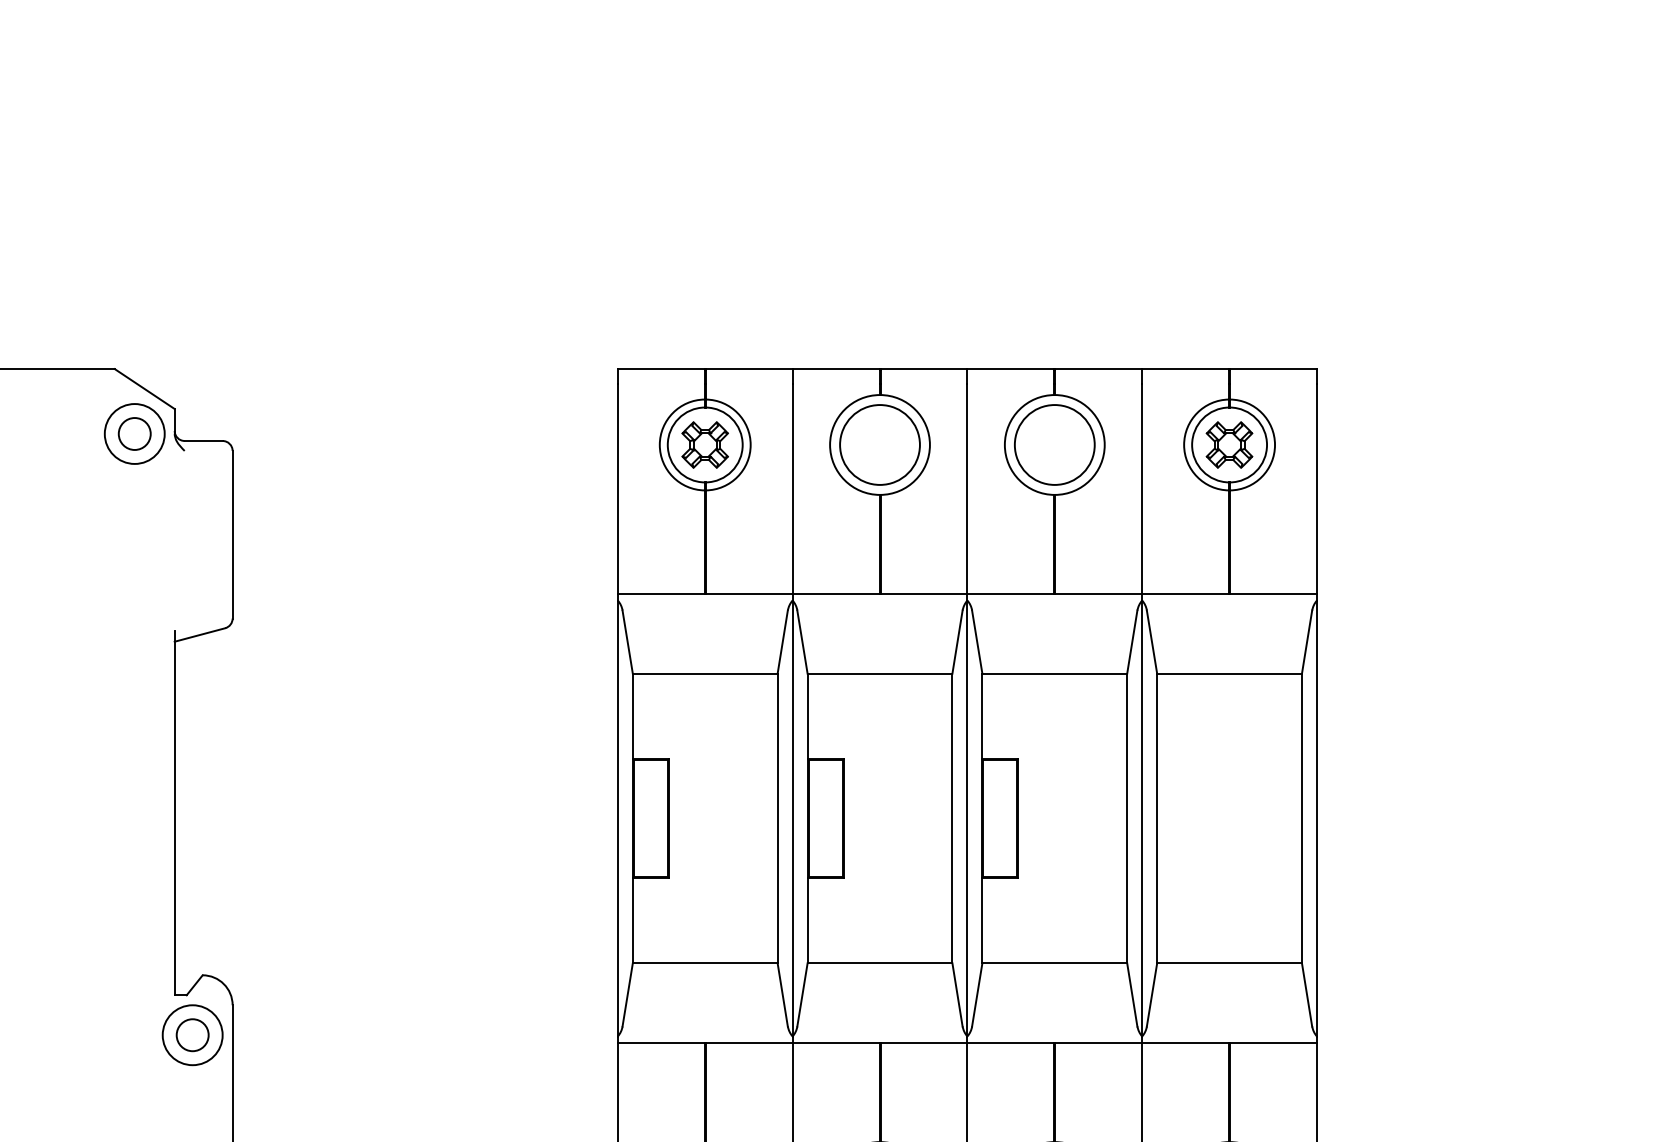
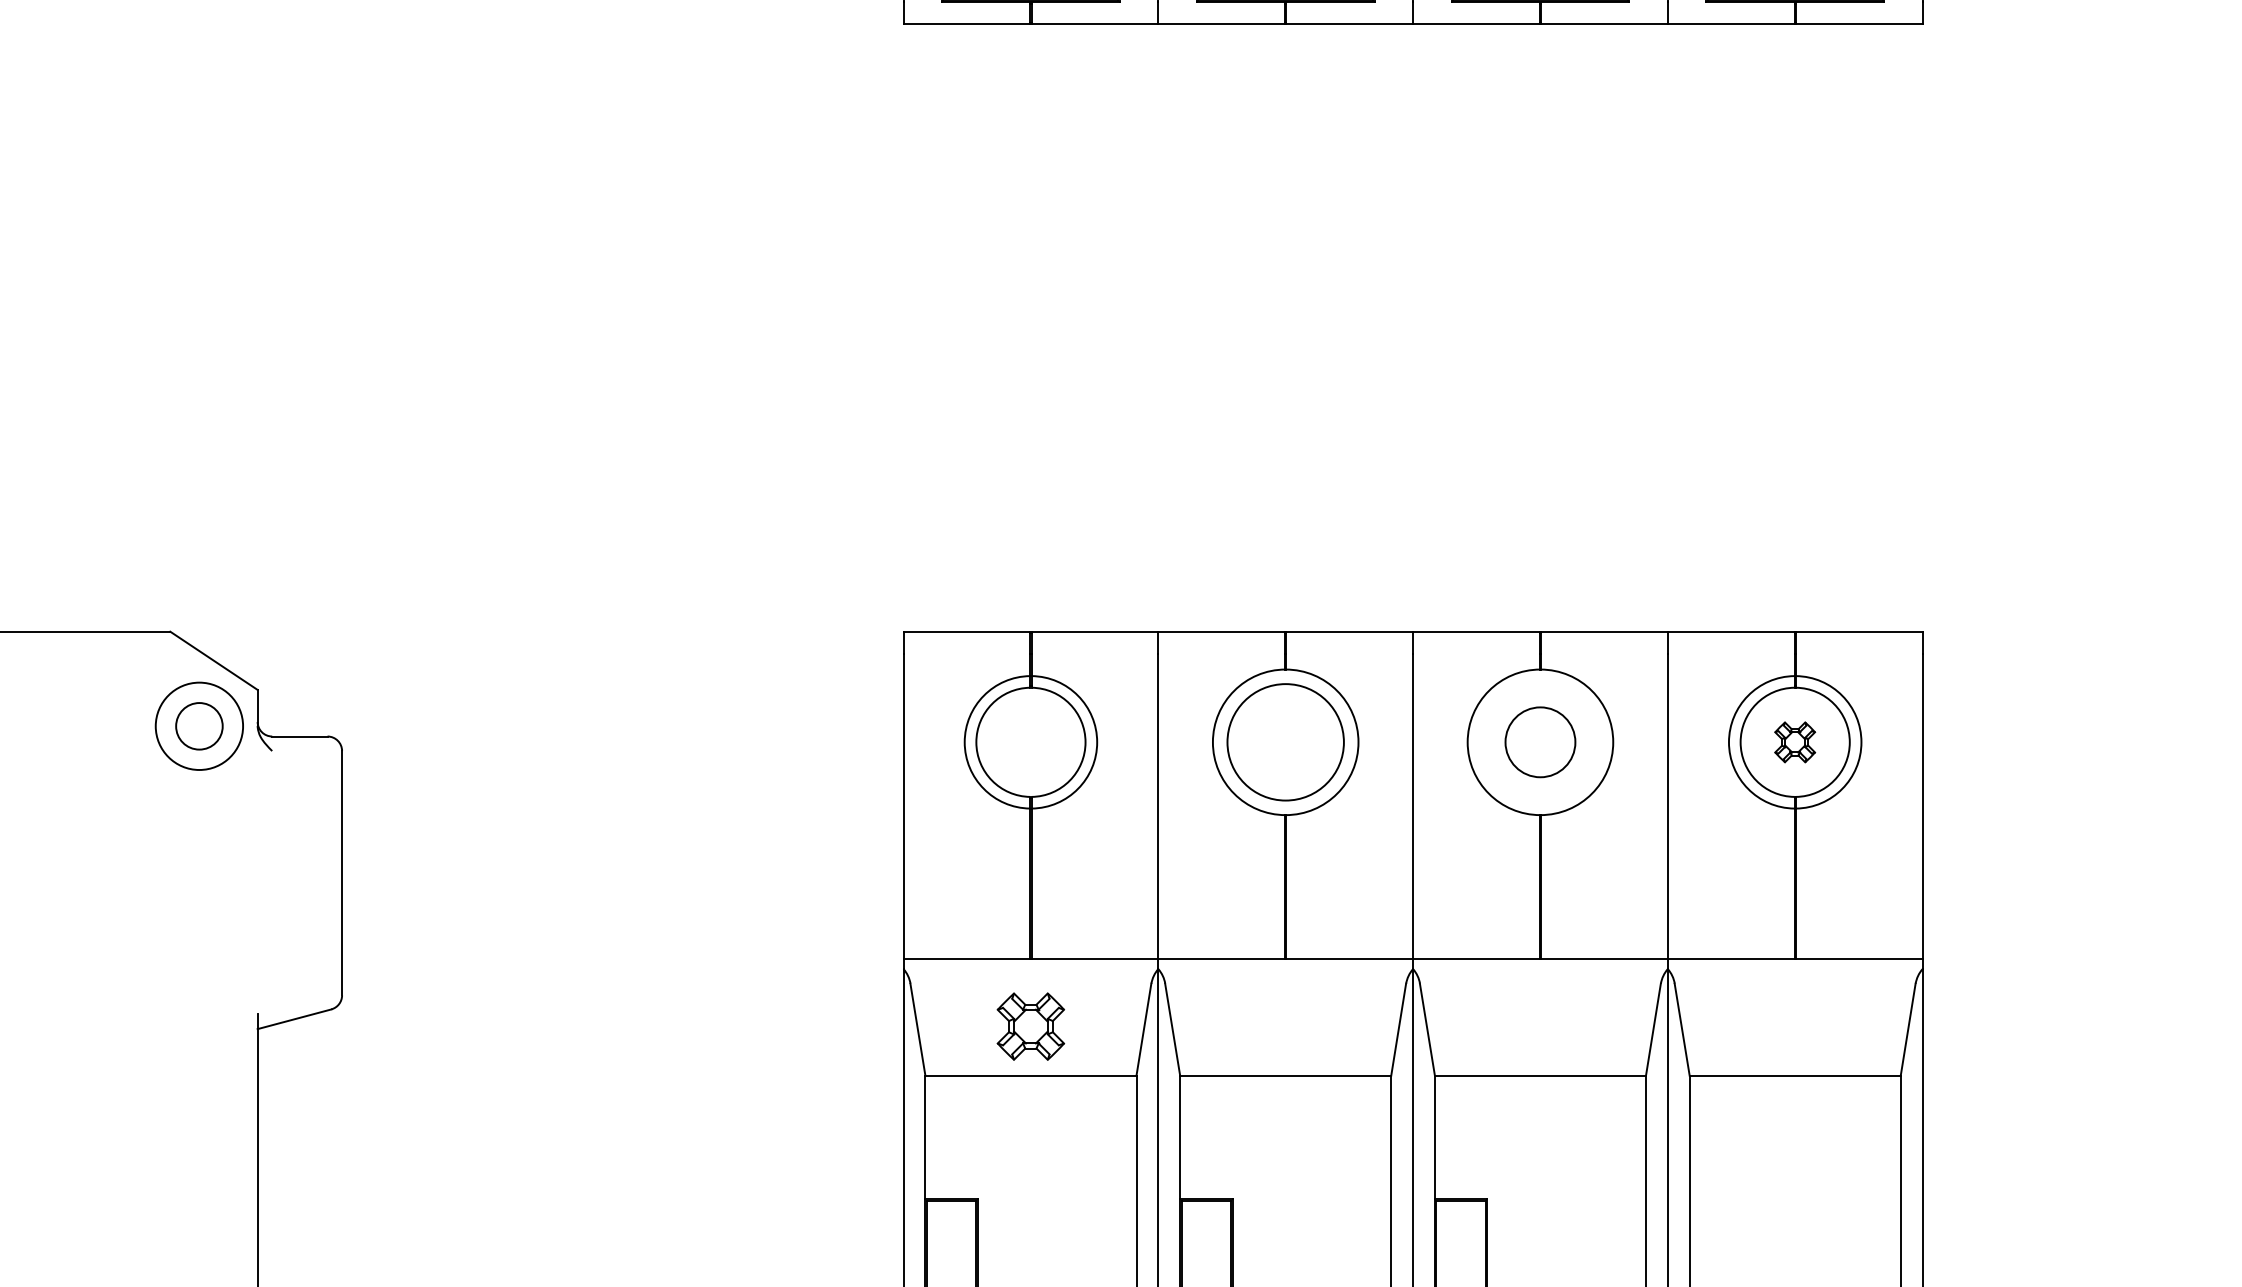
part: (704, 444) -> (1029, 1025), moved
circle: (1054, 444) -> (1540, 741), size x0.6
part: (1229, 444) -> (1795, 741), size x0.6

